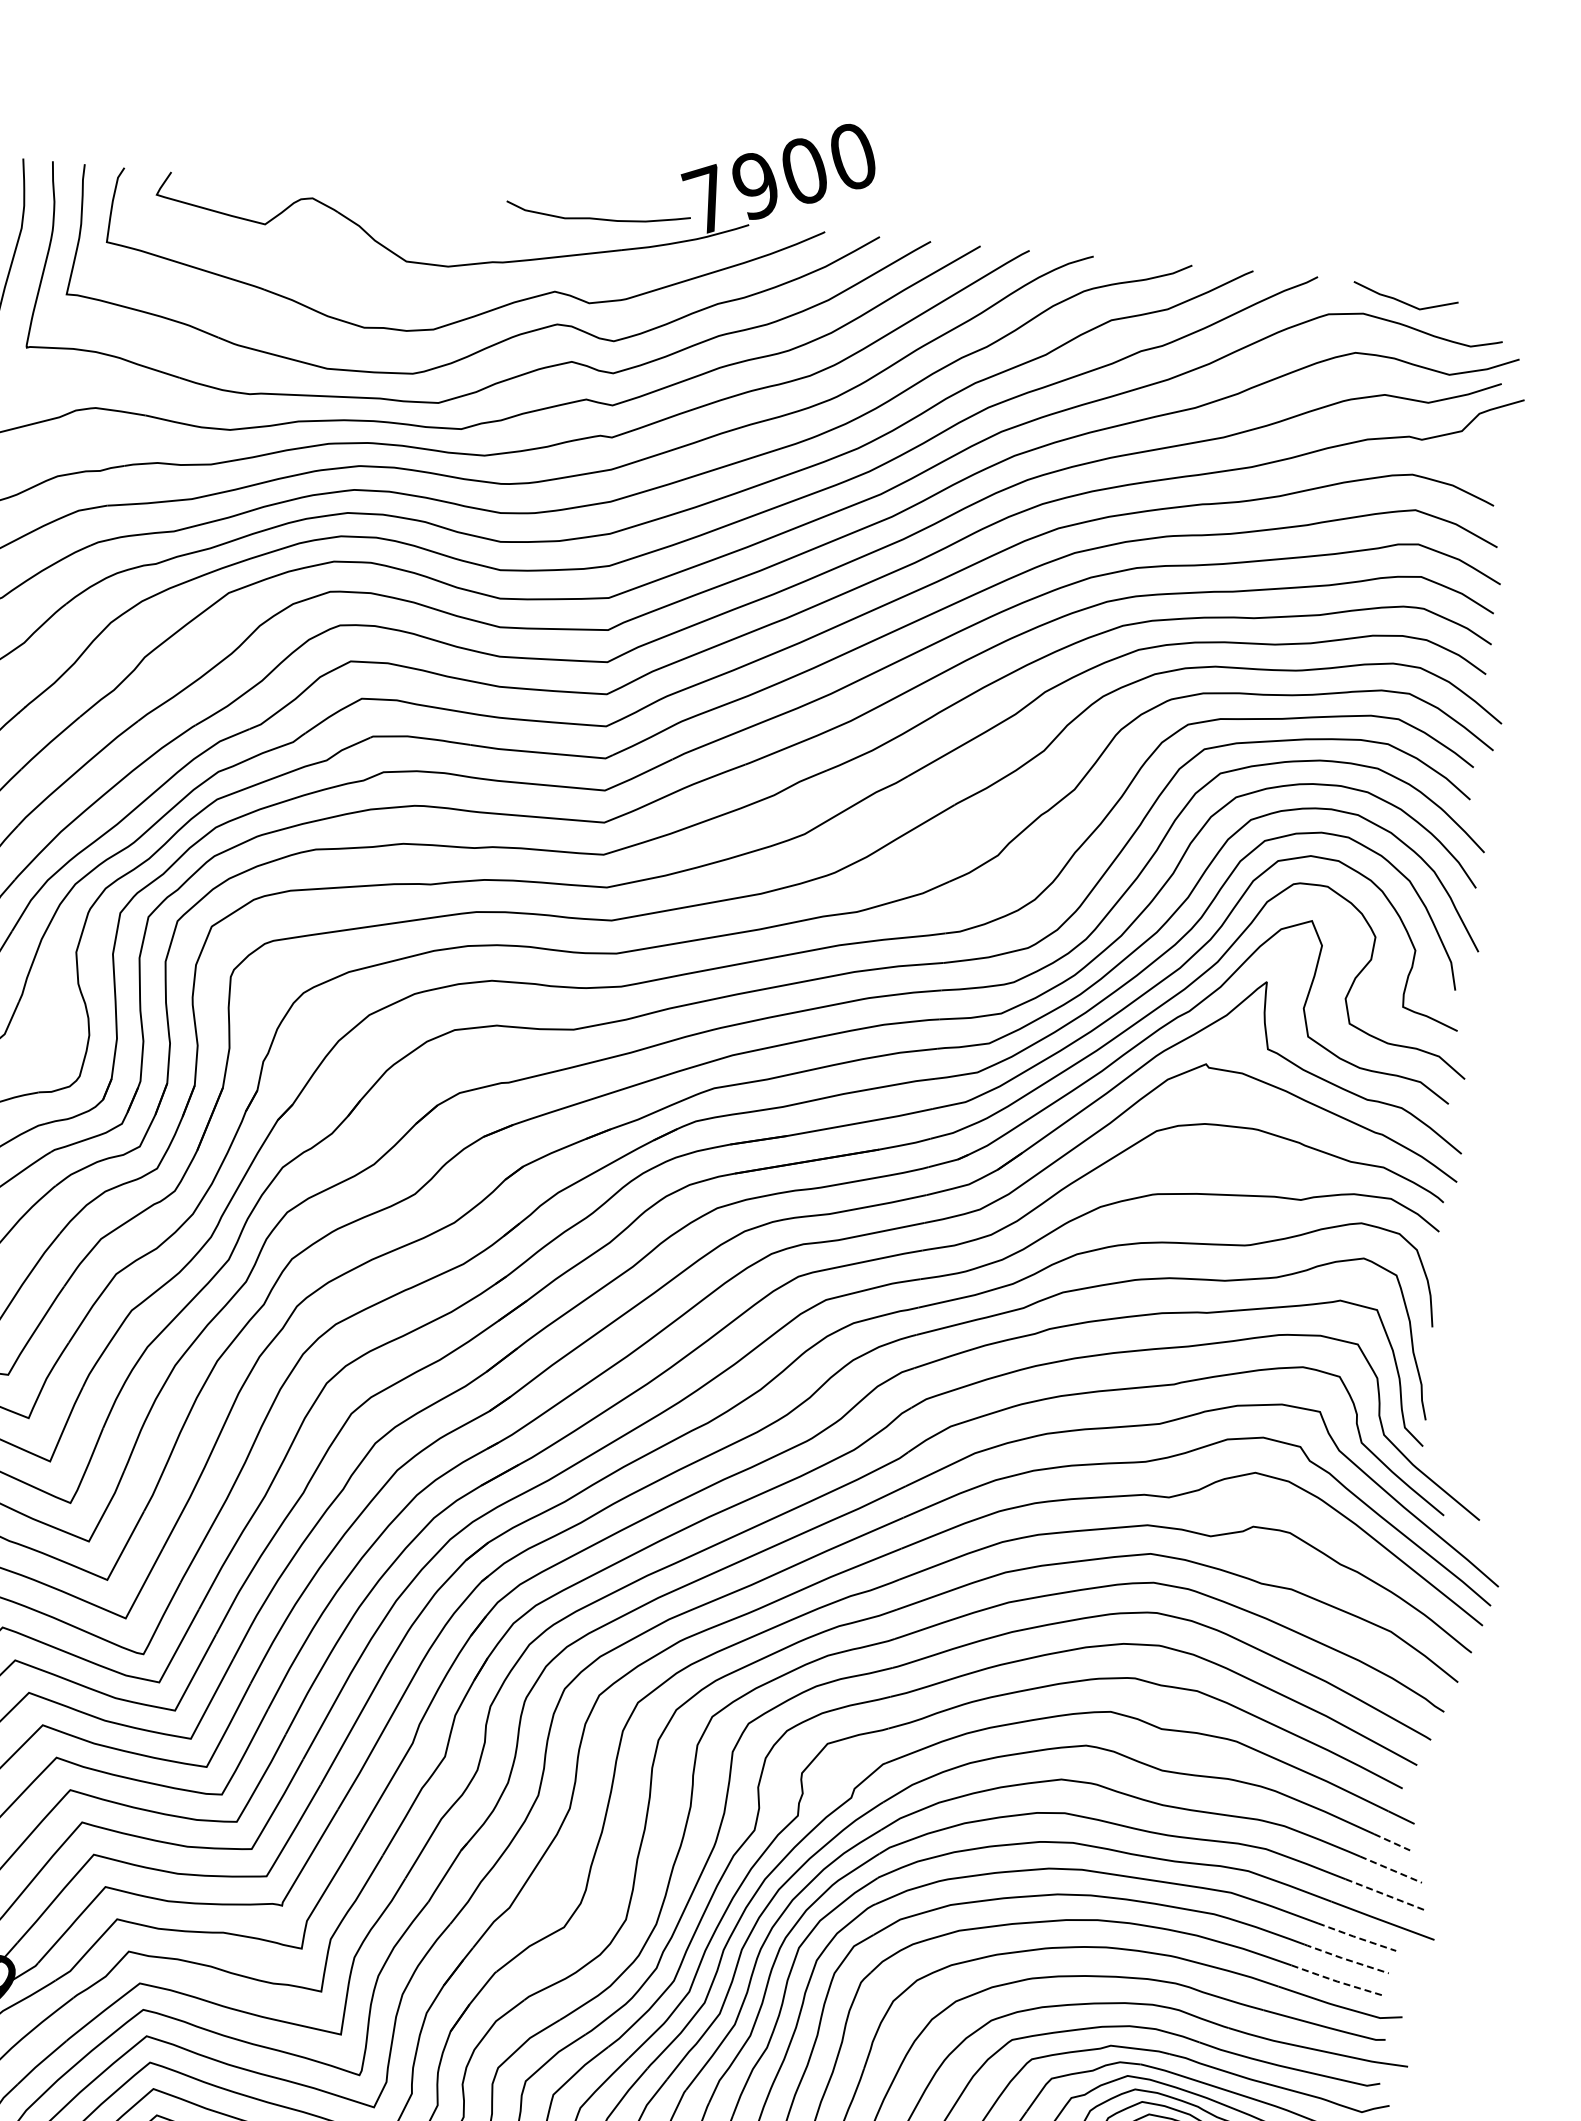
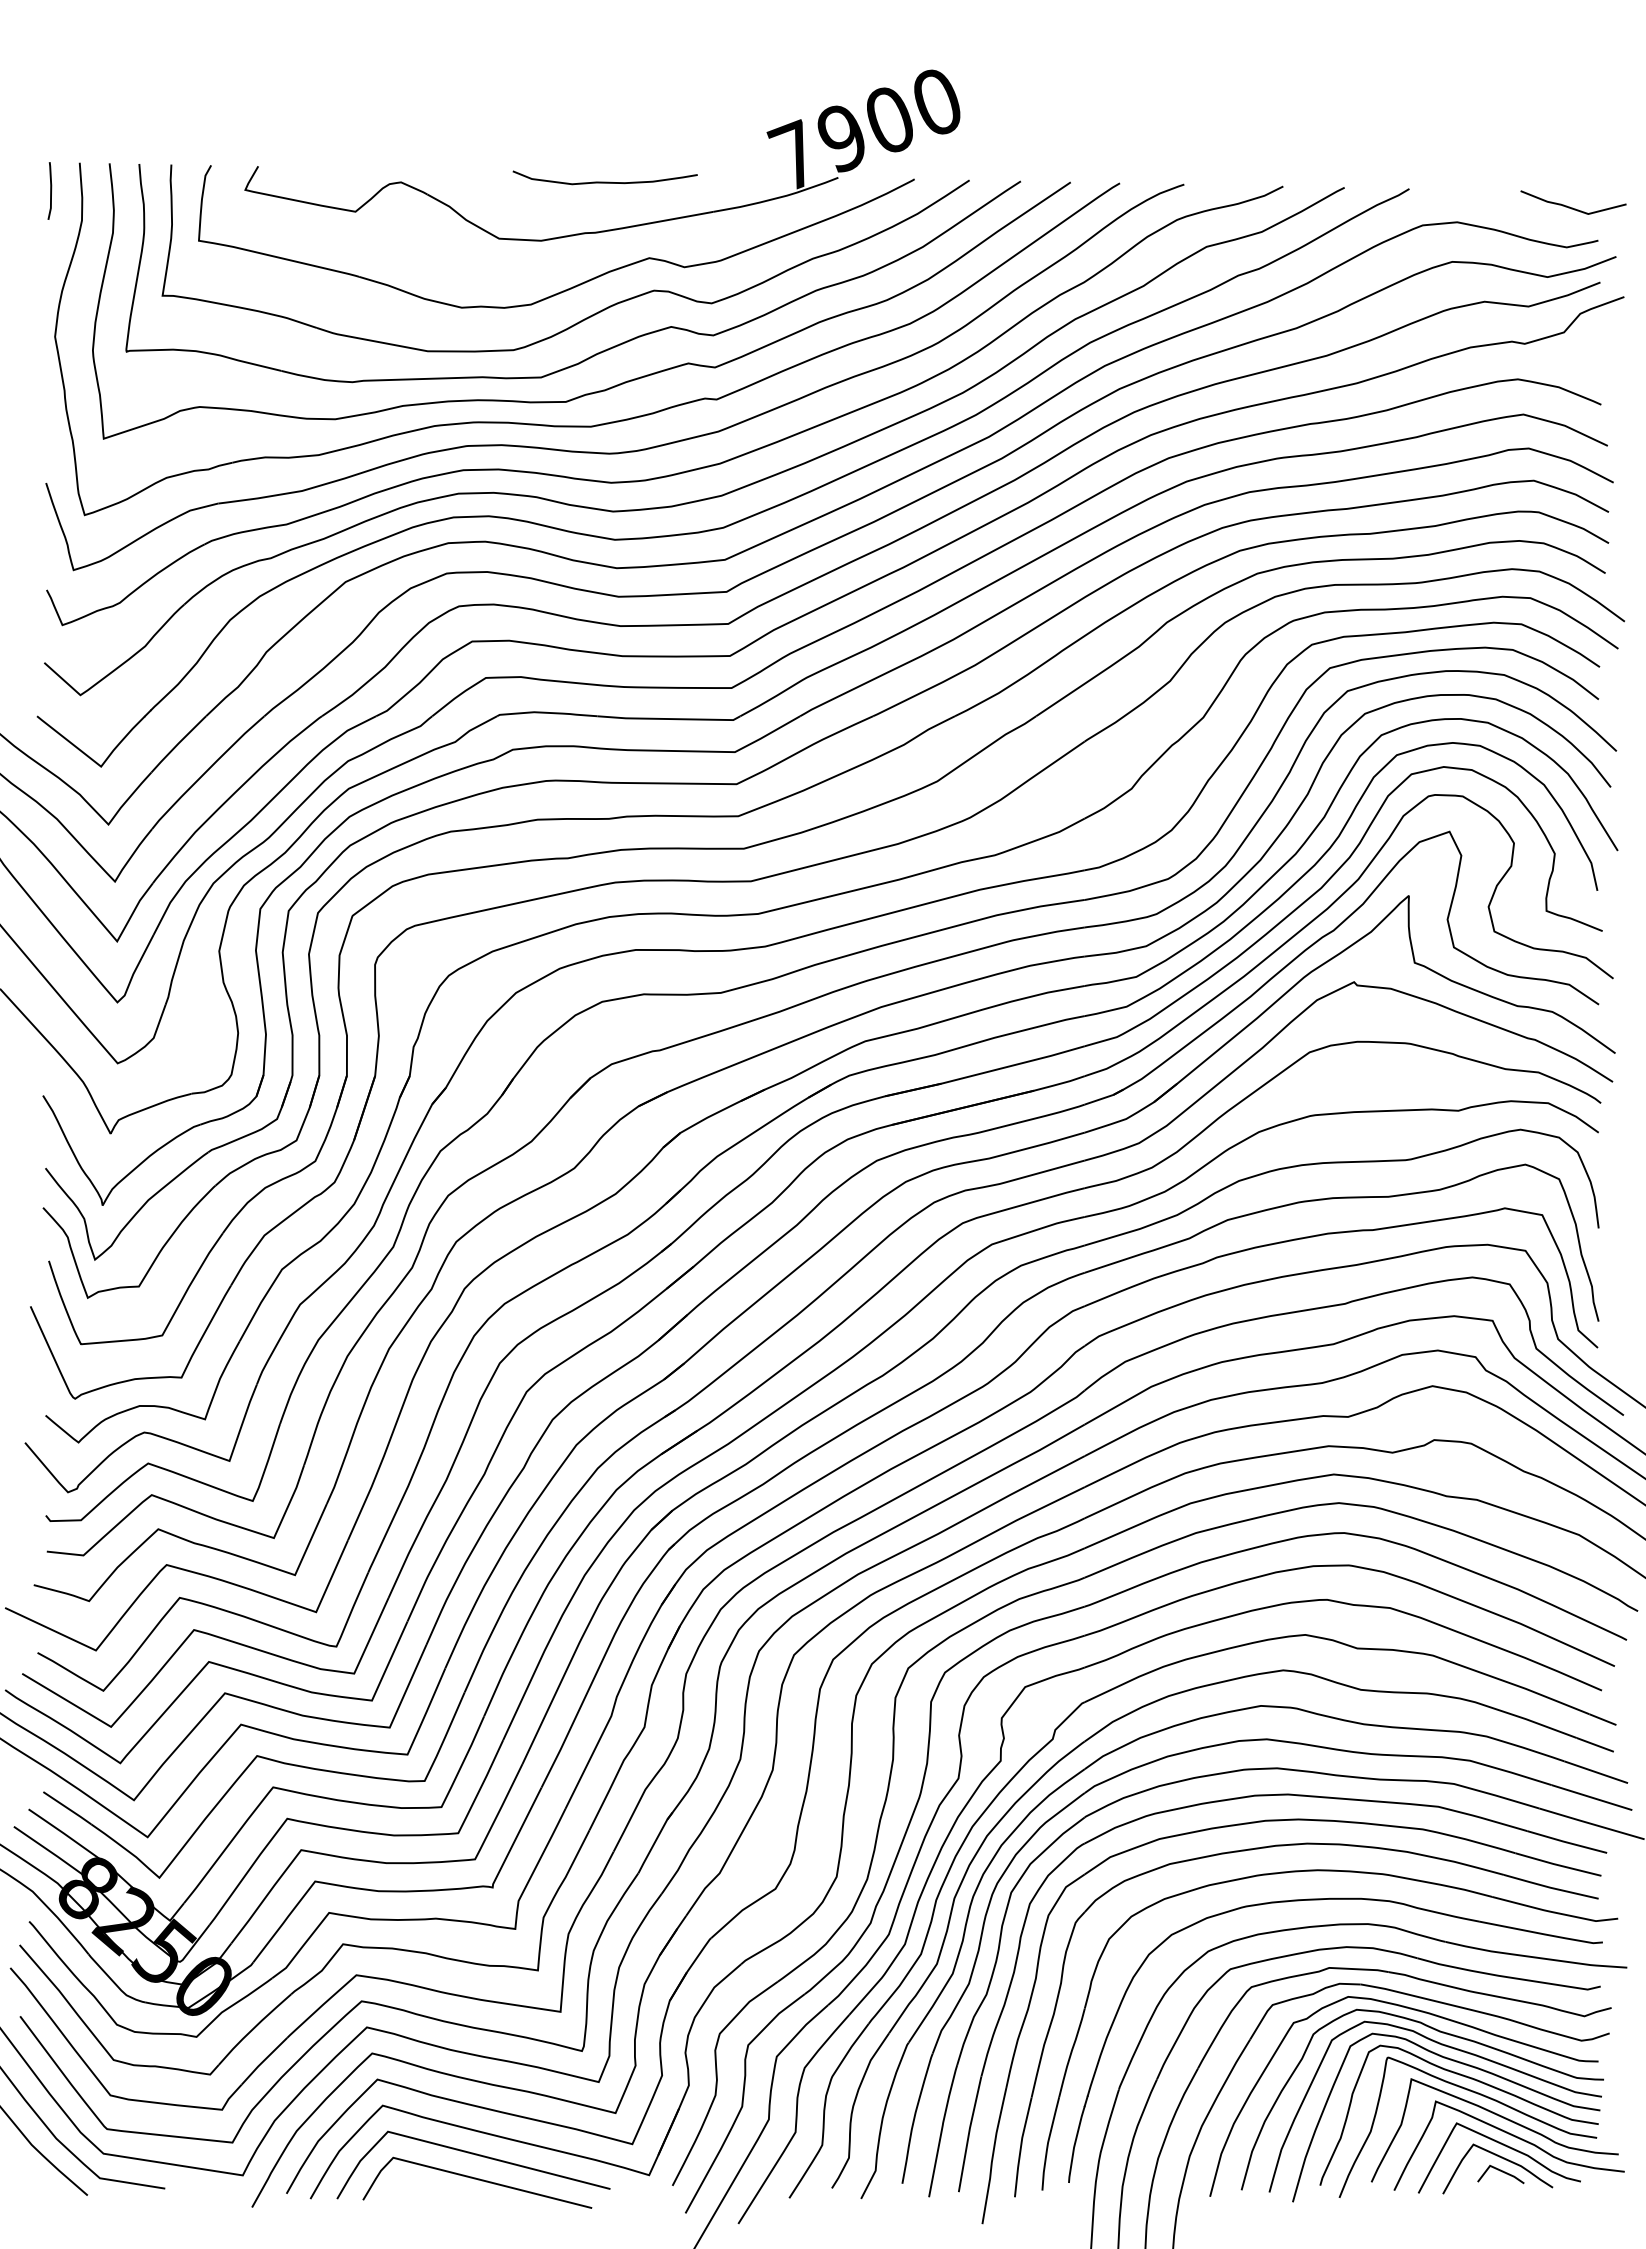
curve: (597, 217) -> (604, 181), moved
curve: (1404, 301) -> (1572, 207), moved
line: (1392, 1841) -> (1595, 1744), dashed -> solid
line: (1391, 1869) -> (1596, 1772), dashed -> solid
line: (1385, 1894) -> (1592, 1797), dashed -> solid
line: (1357, 1937) -> (1567, 1842), dashed -> solid
line: (1345, 1958) -> (1557, 1864), dashed -> solid
line: (1337, 1981) -> (1550, 1887), dashed -> solid

